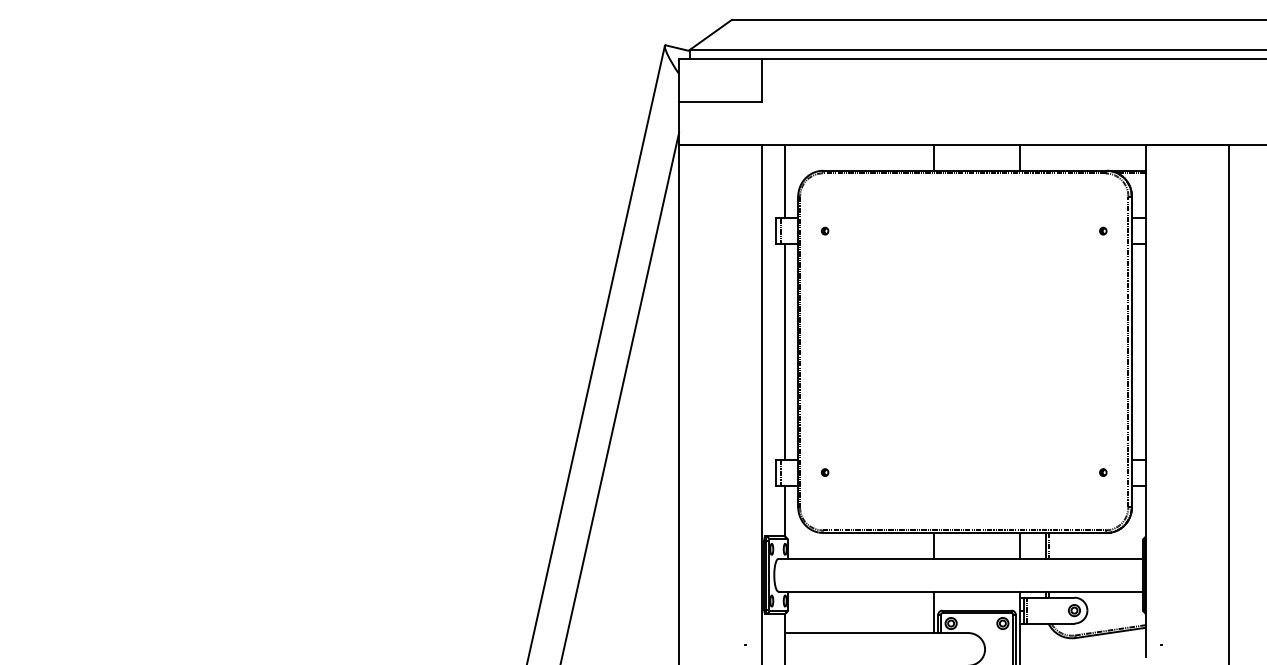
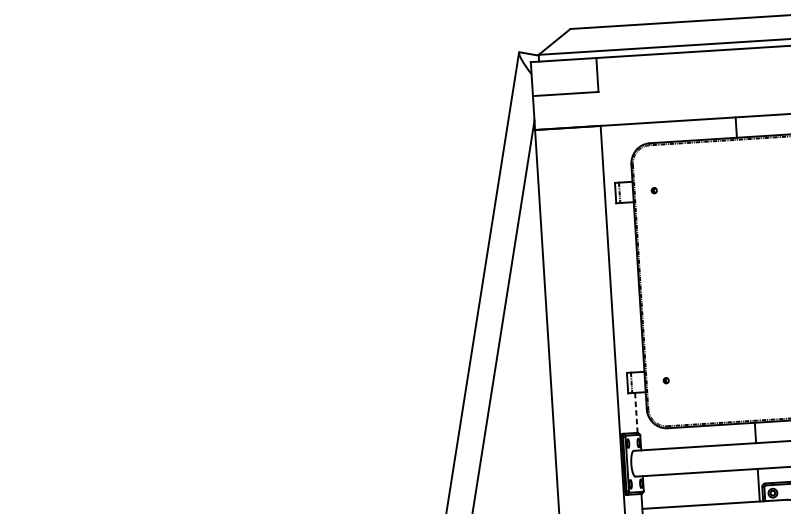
line: (784, 181) -> (619, 153), removed
line: (784, 351) -> (628, 287), removed
line: (784, 511) -> (636, 413), solid -> dashed

